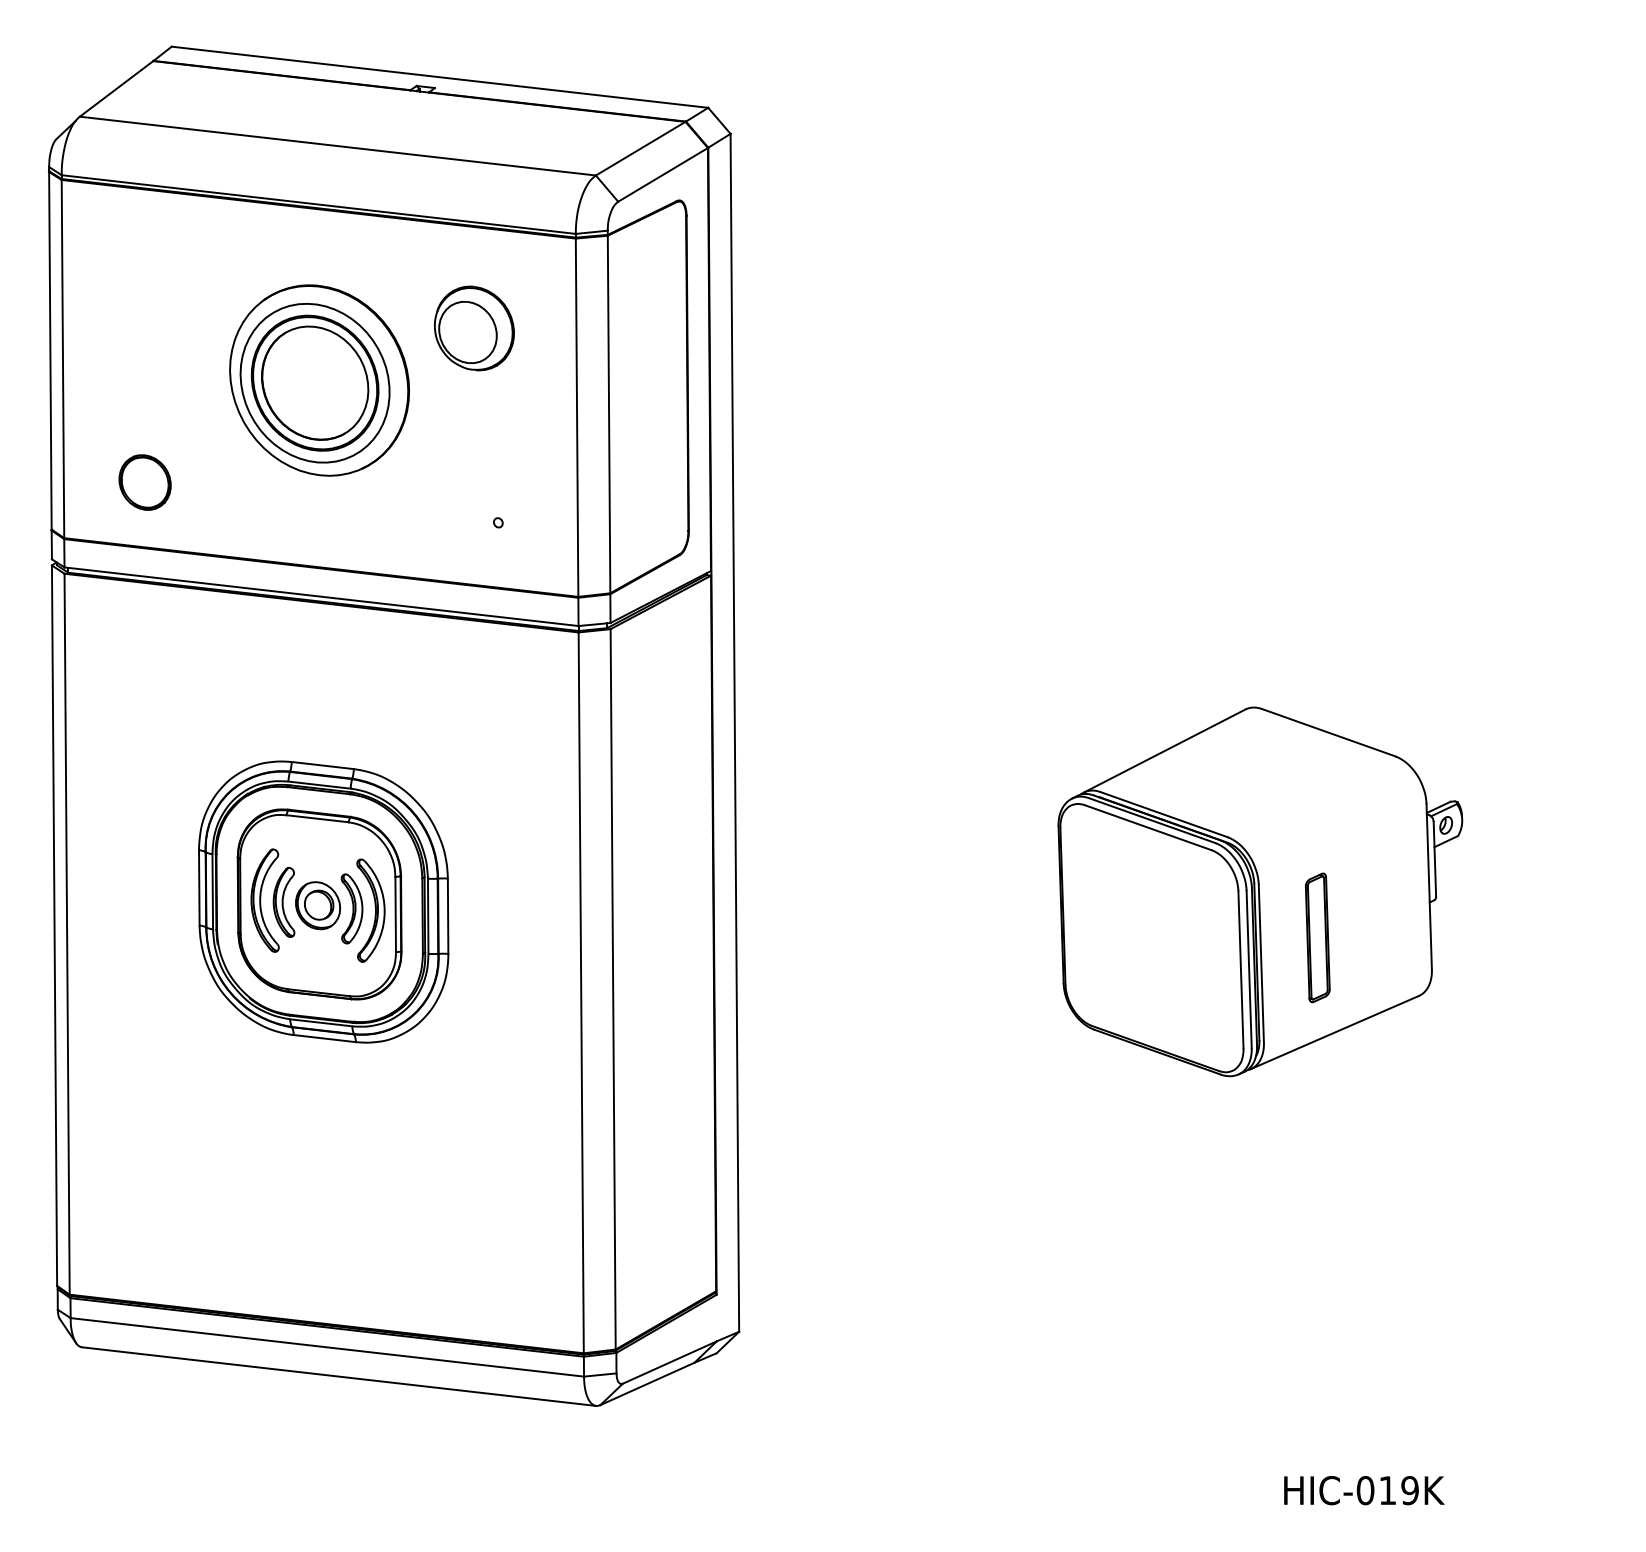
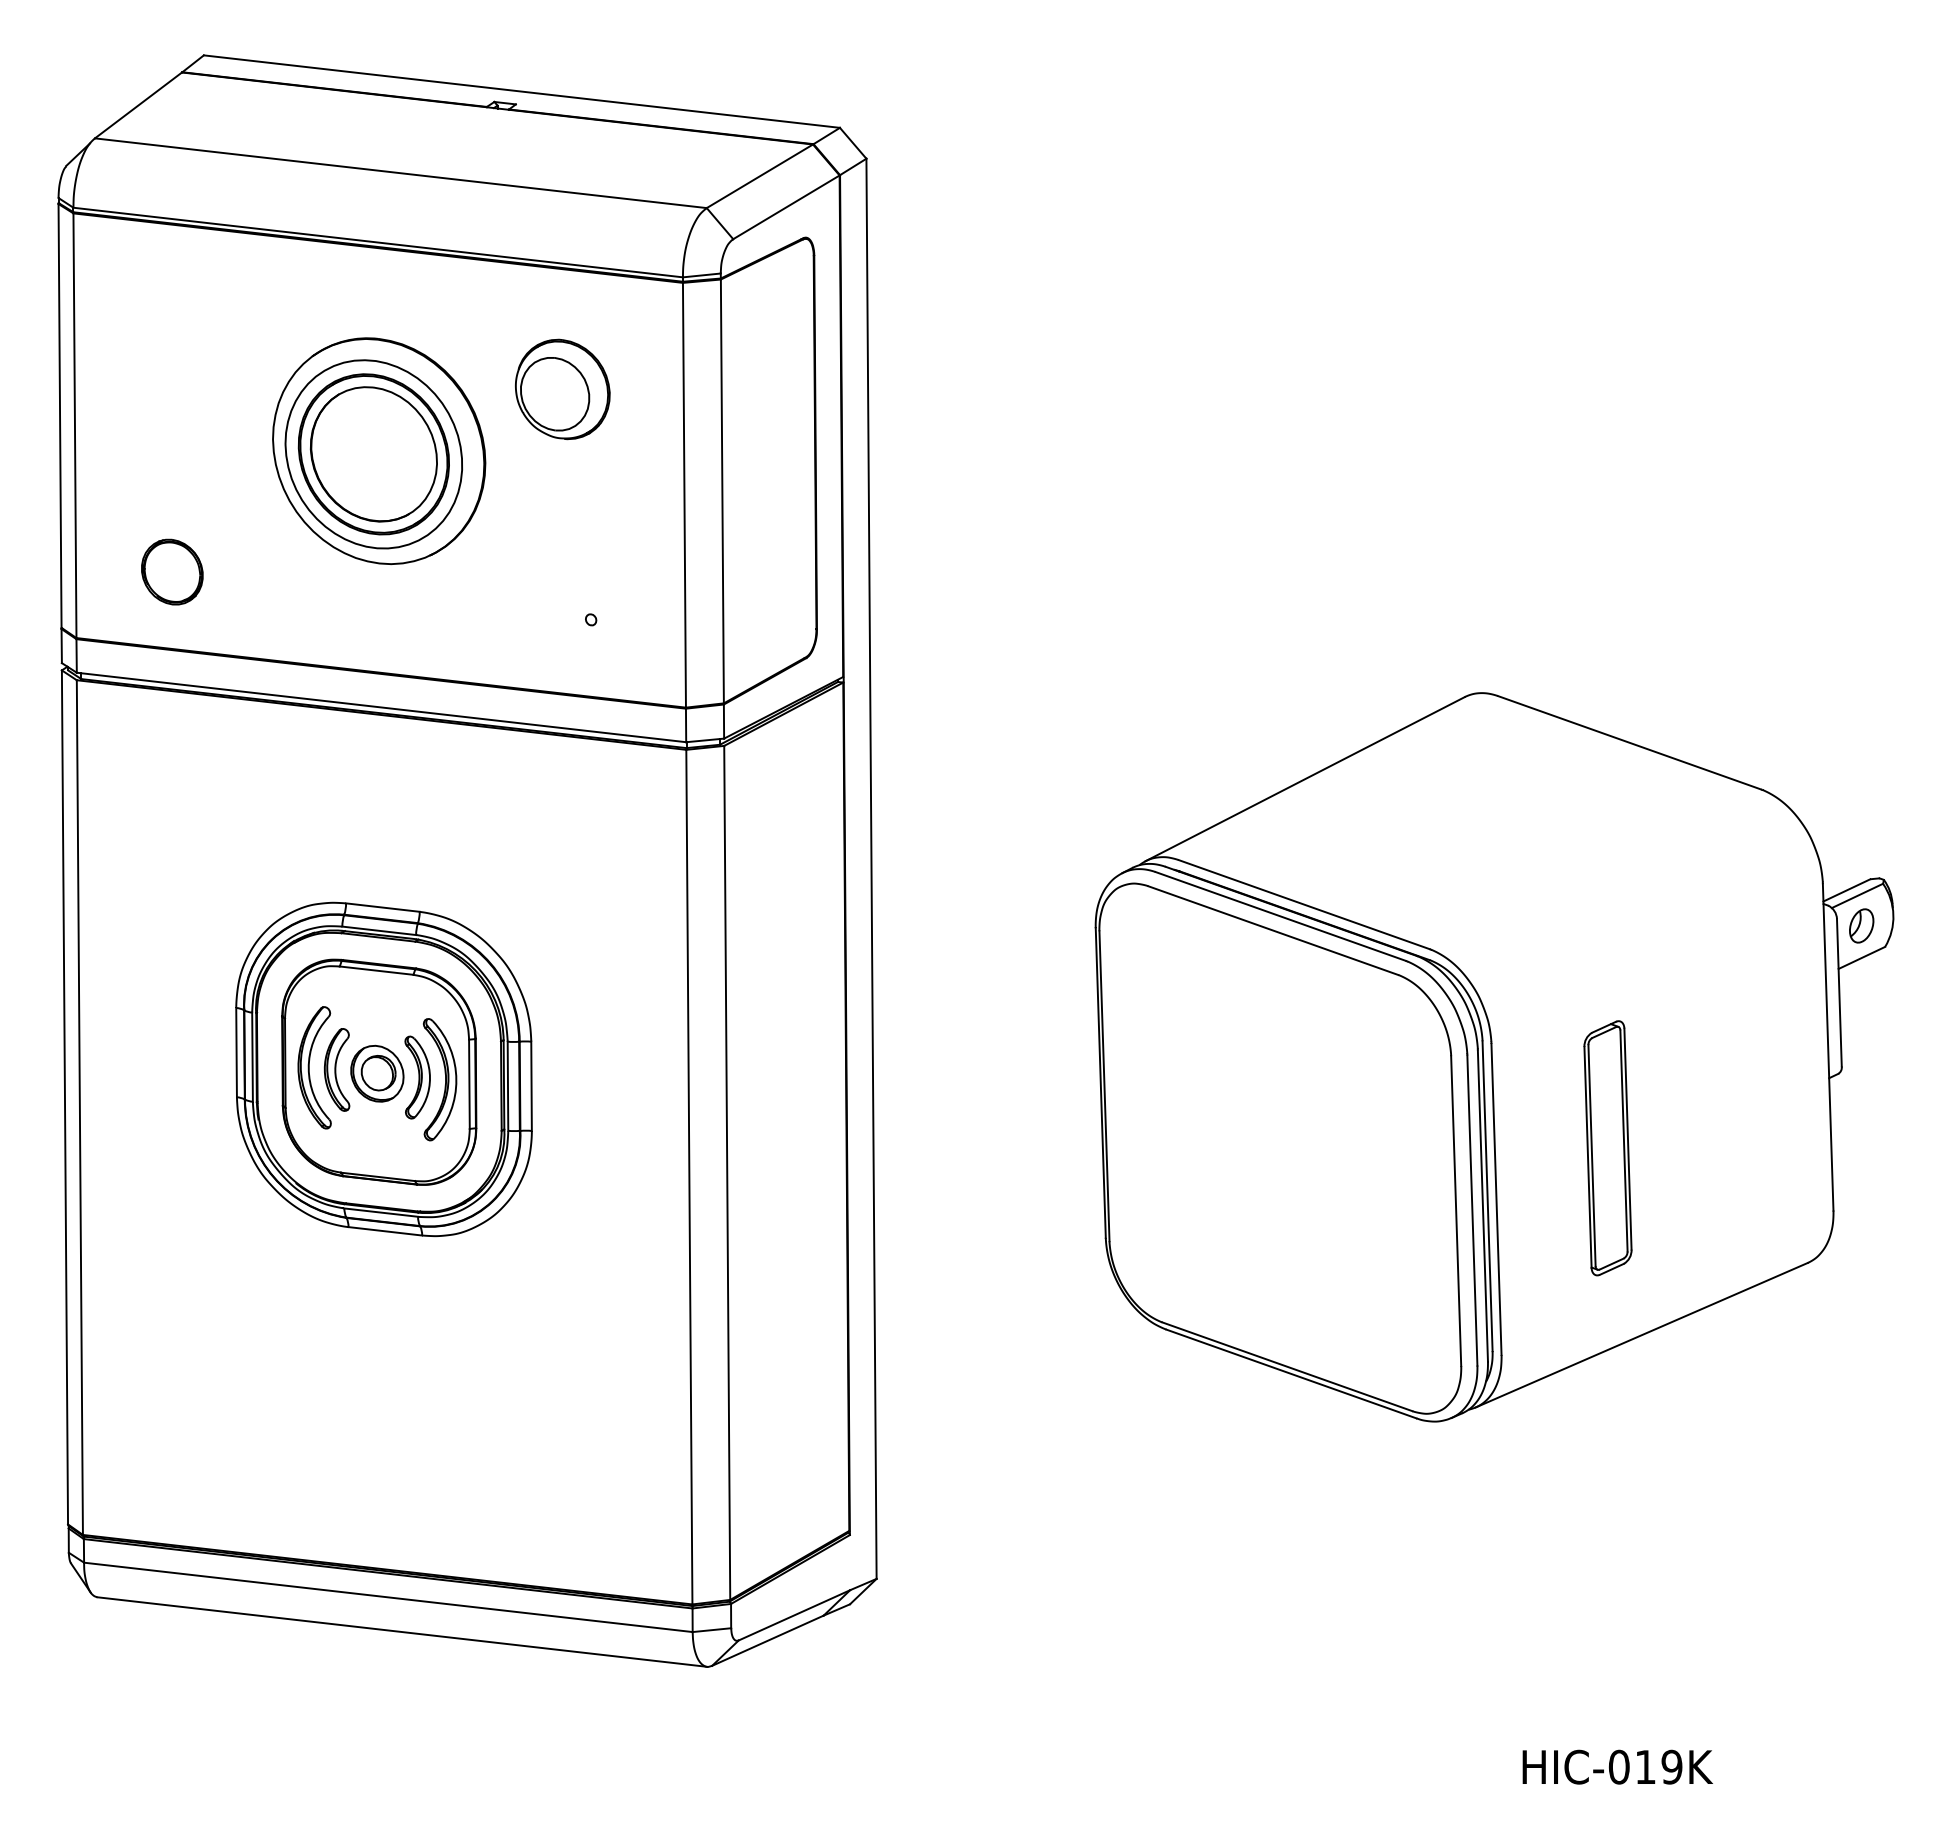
part: (1260, 891) -> (1494, 1057), size x1.67

